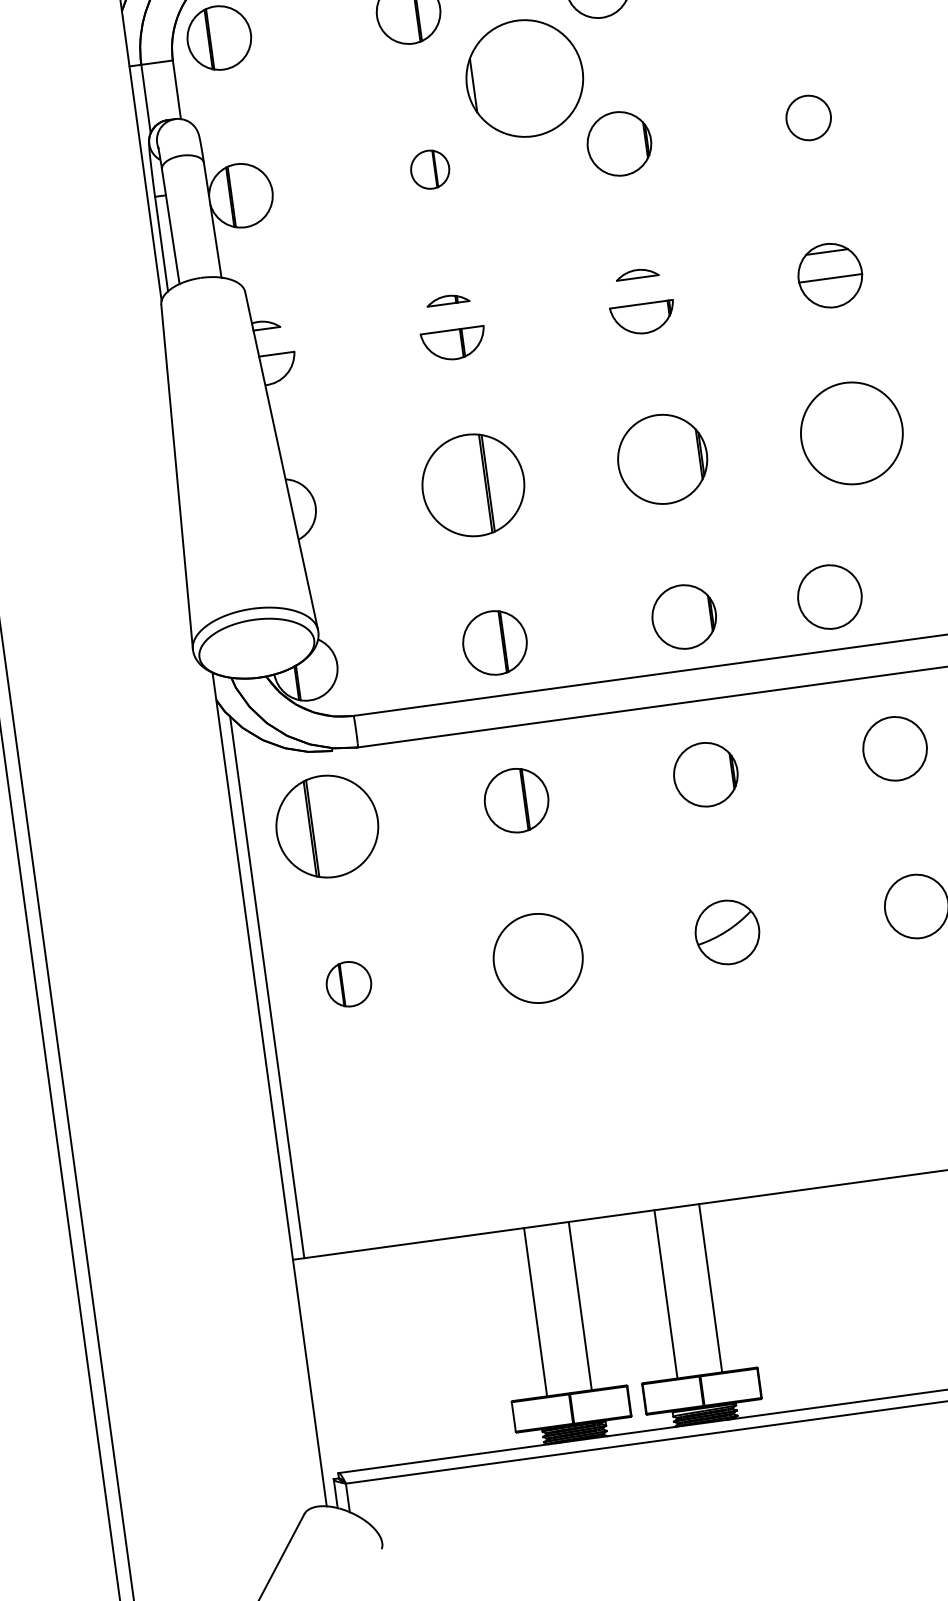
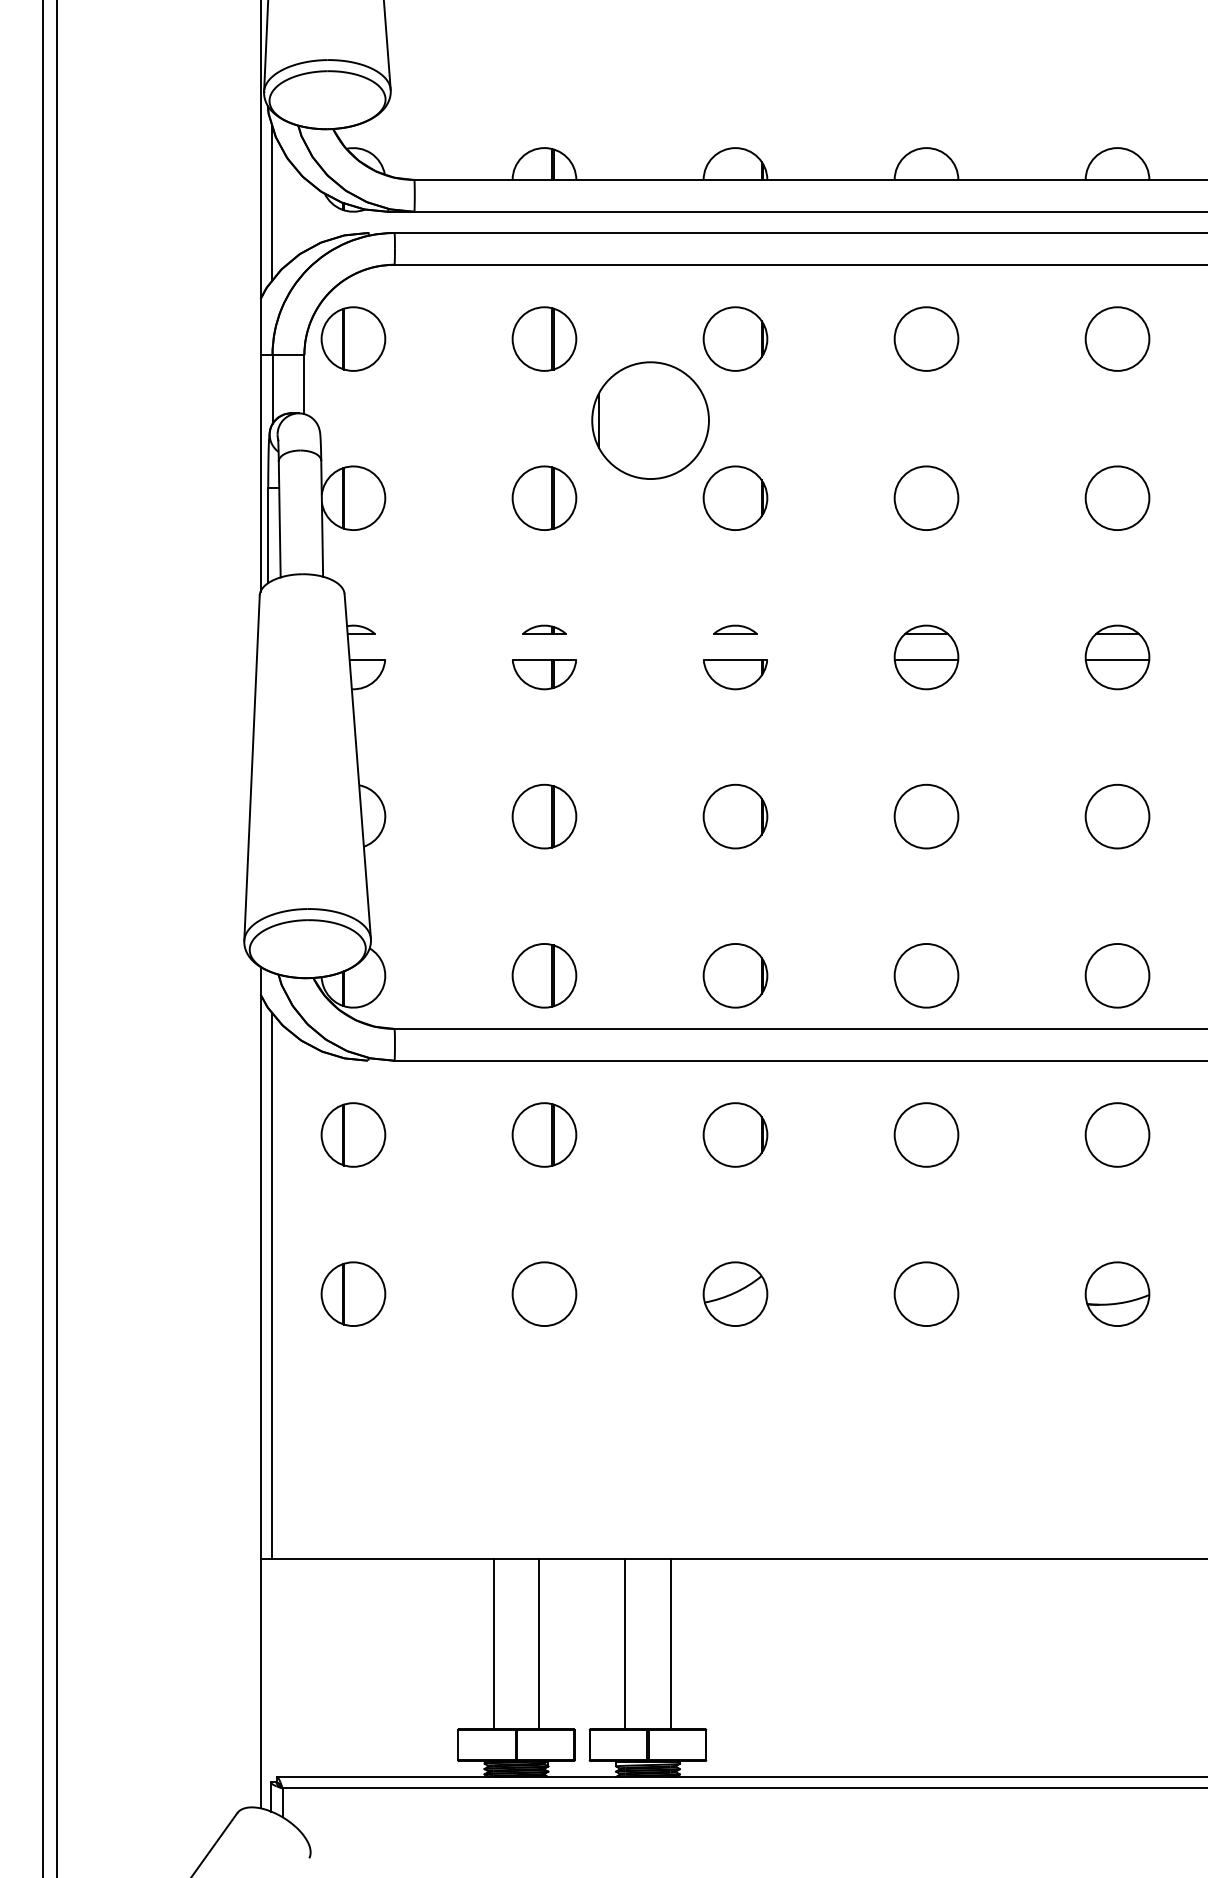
circle: (808, 118) -> (926, 498), size x1.43
part: (430, 169) -> (544, 497), size x1.67
circle: (851, 433) -> (926, 816), size x0.62
part: (662, 459) -> (735, 816), size x0.71
part: (473, 485) -> (544, 816), size x0.62
circle: (829, 596) -> (926, 975), moved
part: (327, 826) -> (353, 1134), size x0.62
circle: (538, 957) -> (544, 1293), size x0.71
part: (348, 983) -> (353, 1293), size x1.43

